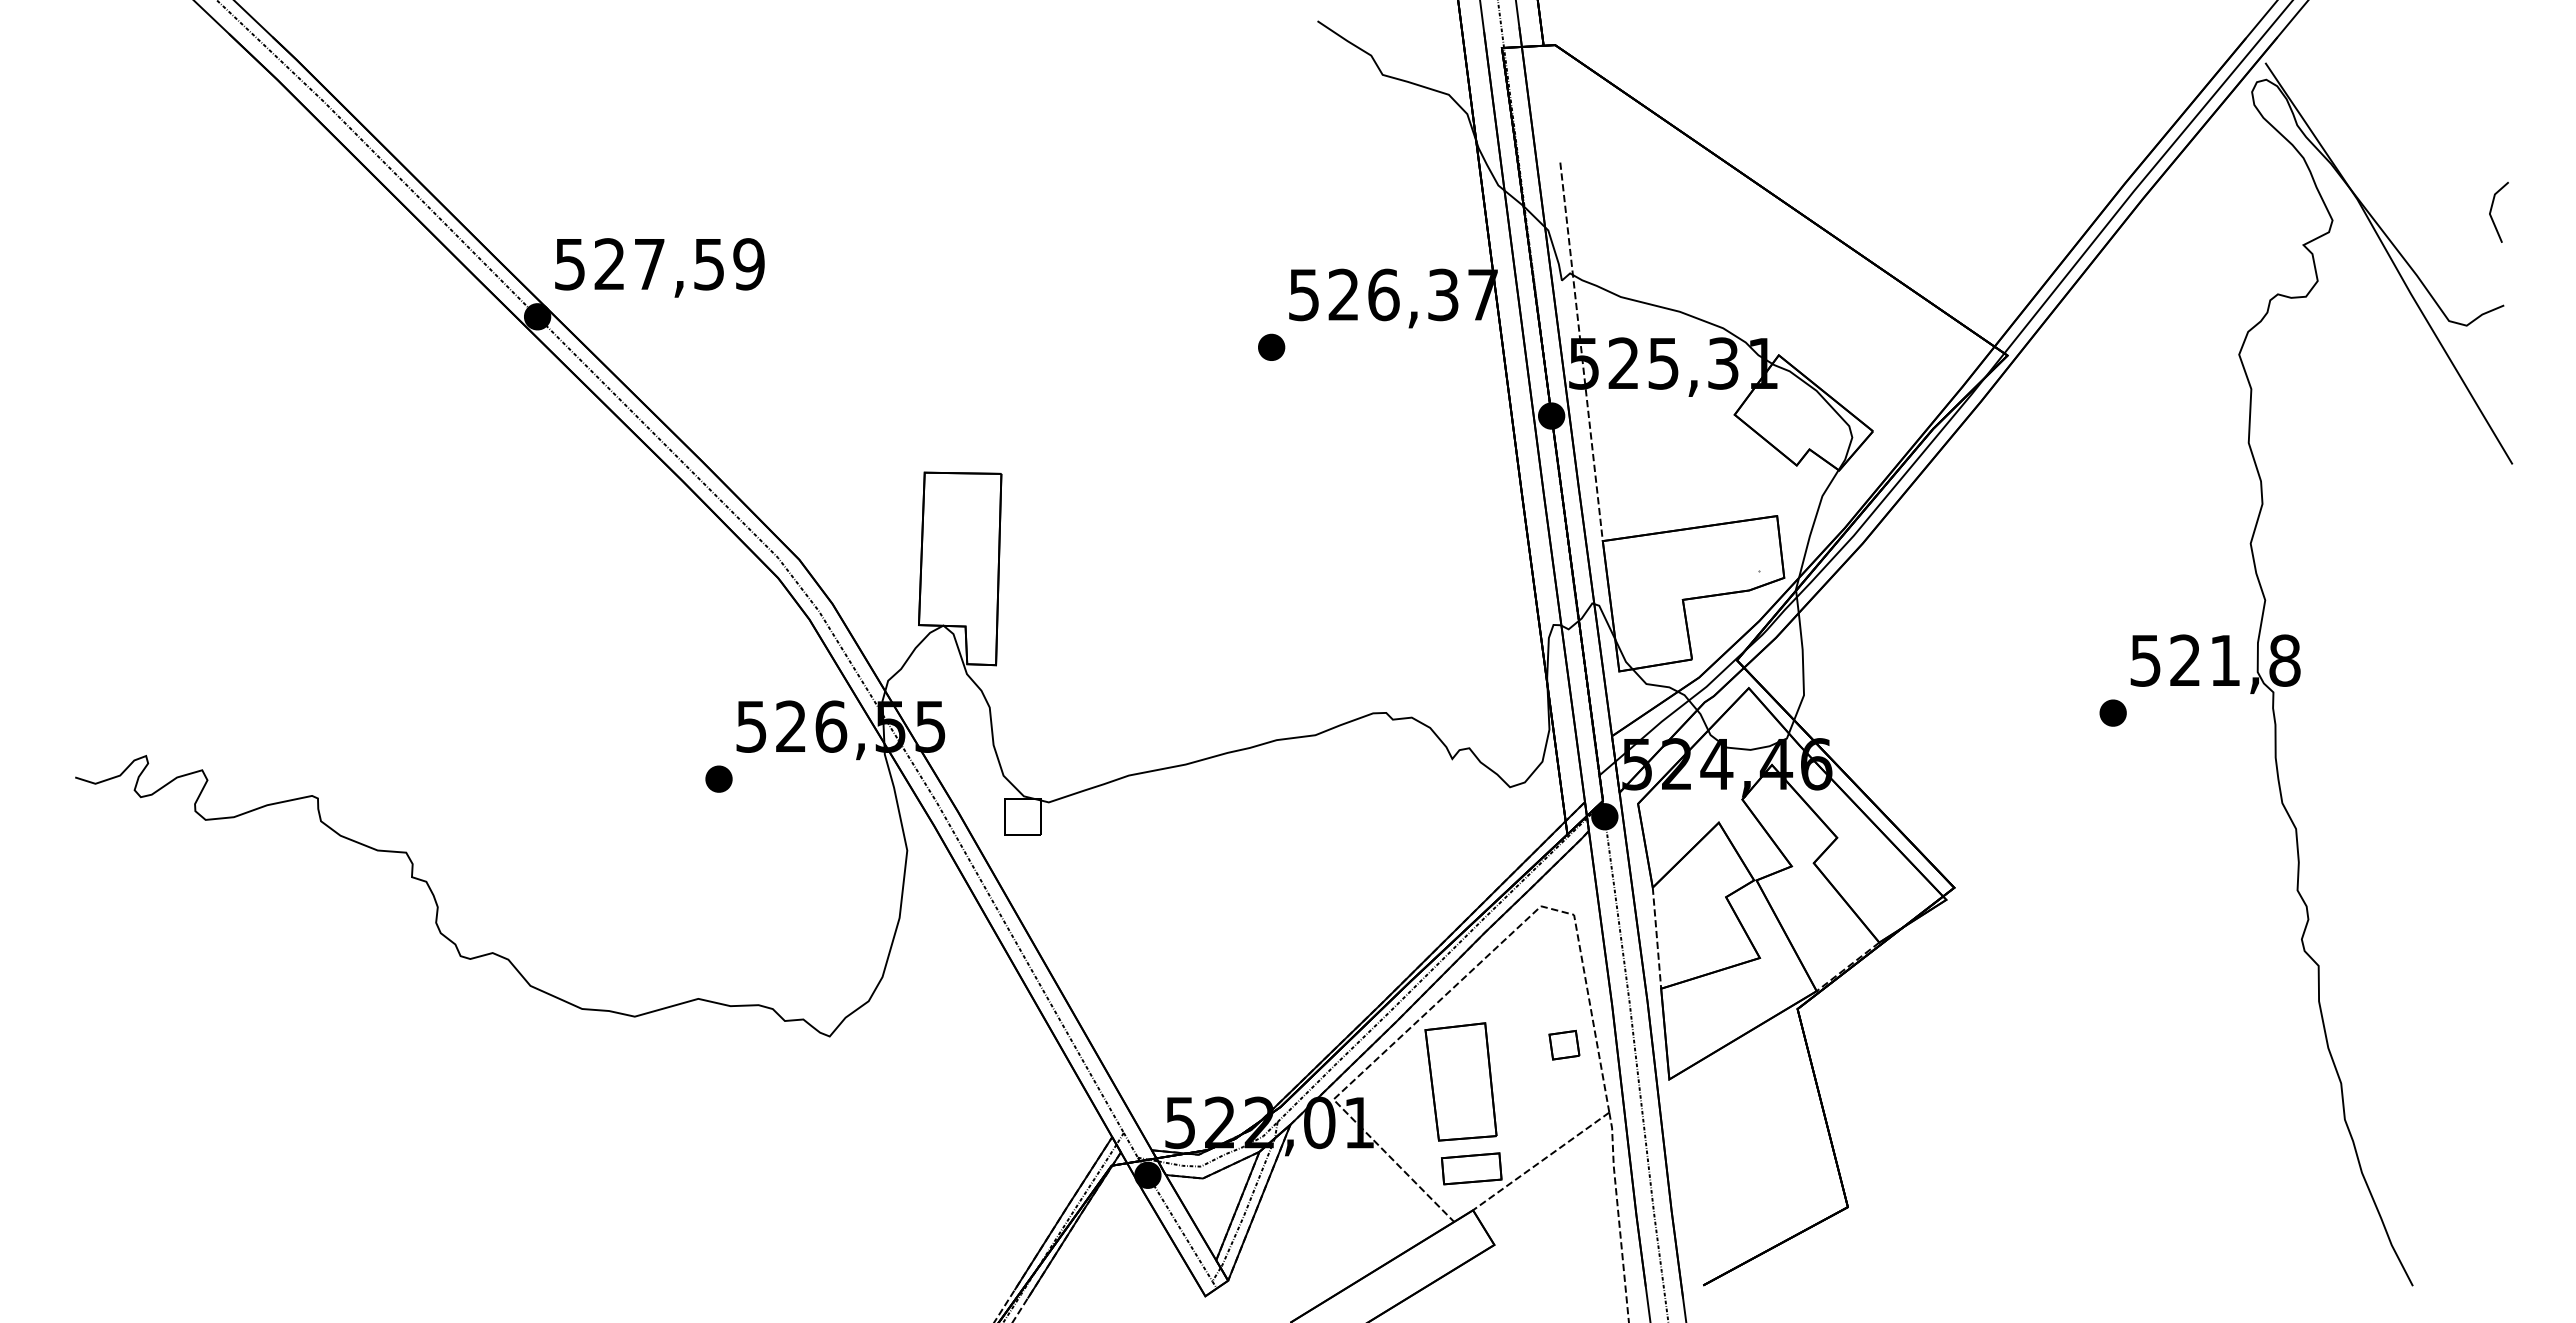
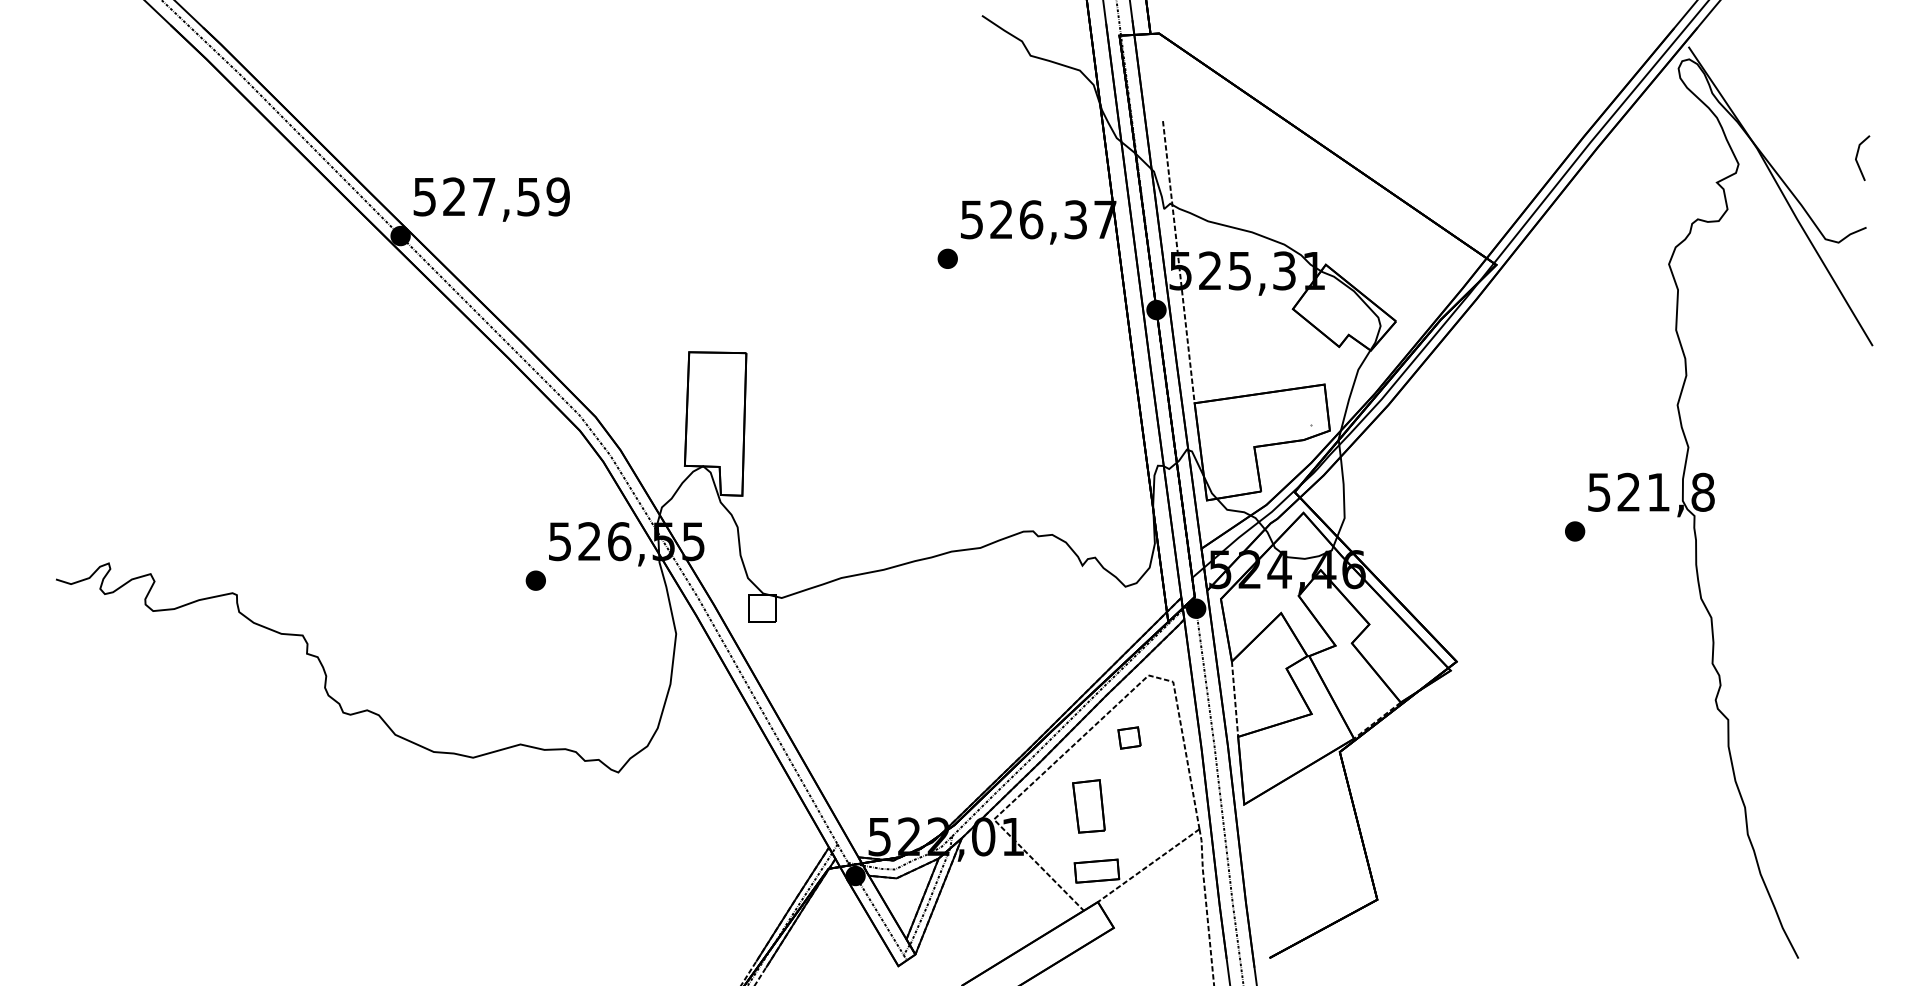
part: (1564, 1044) -> (1129, 737), moved
part: (1460, 1081) -> (1088, 806), size x0.6

